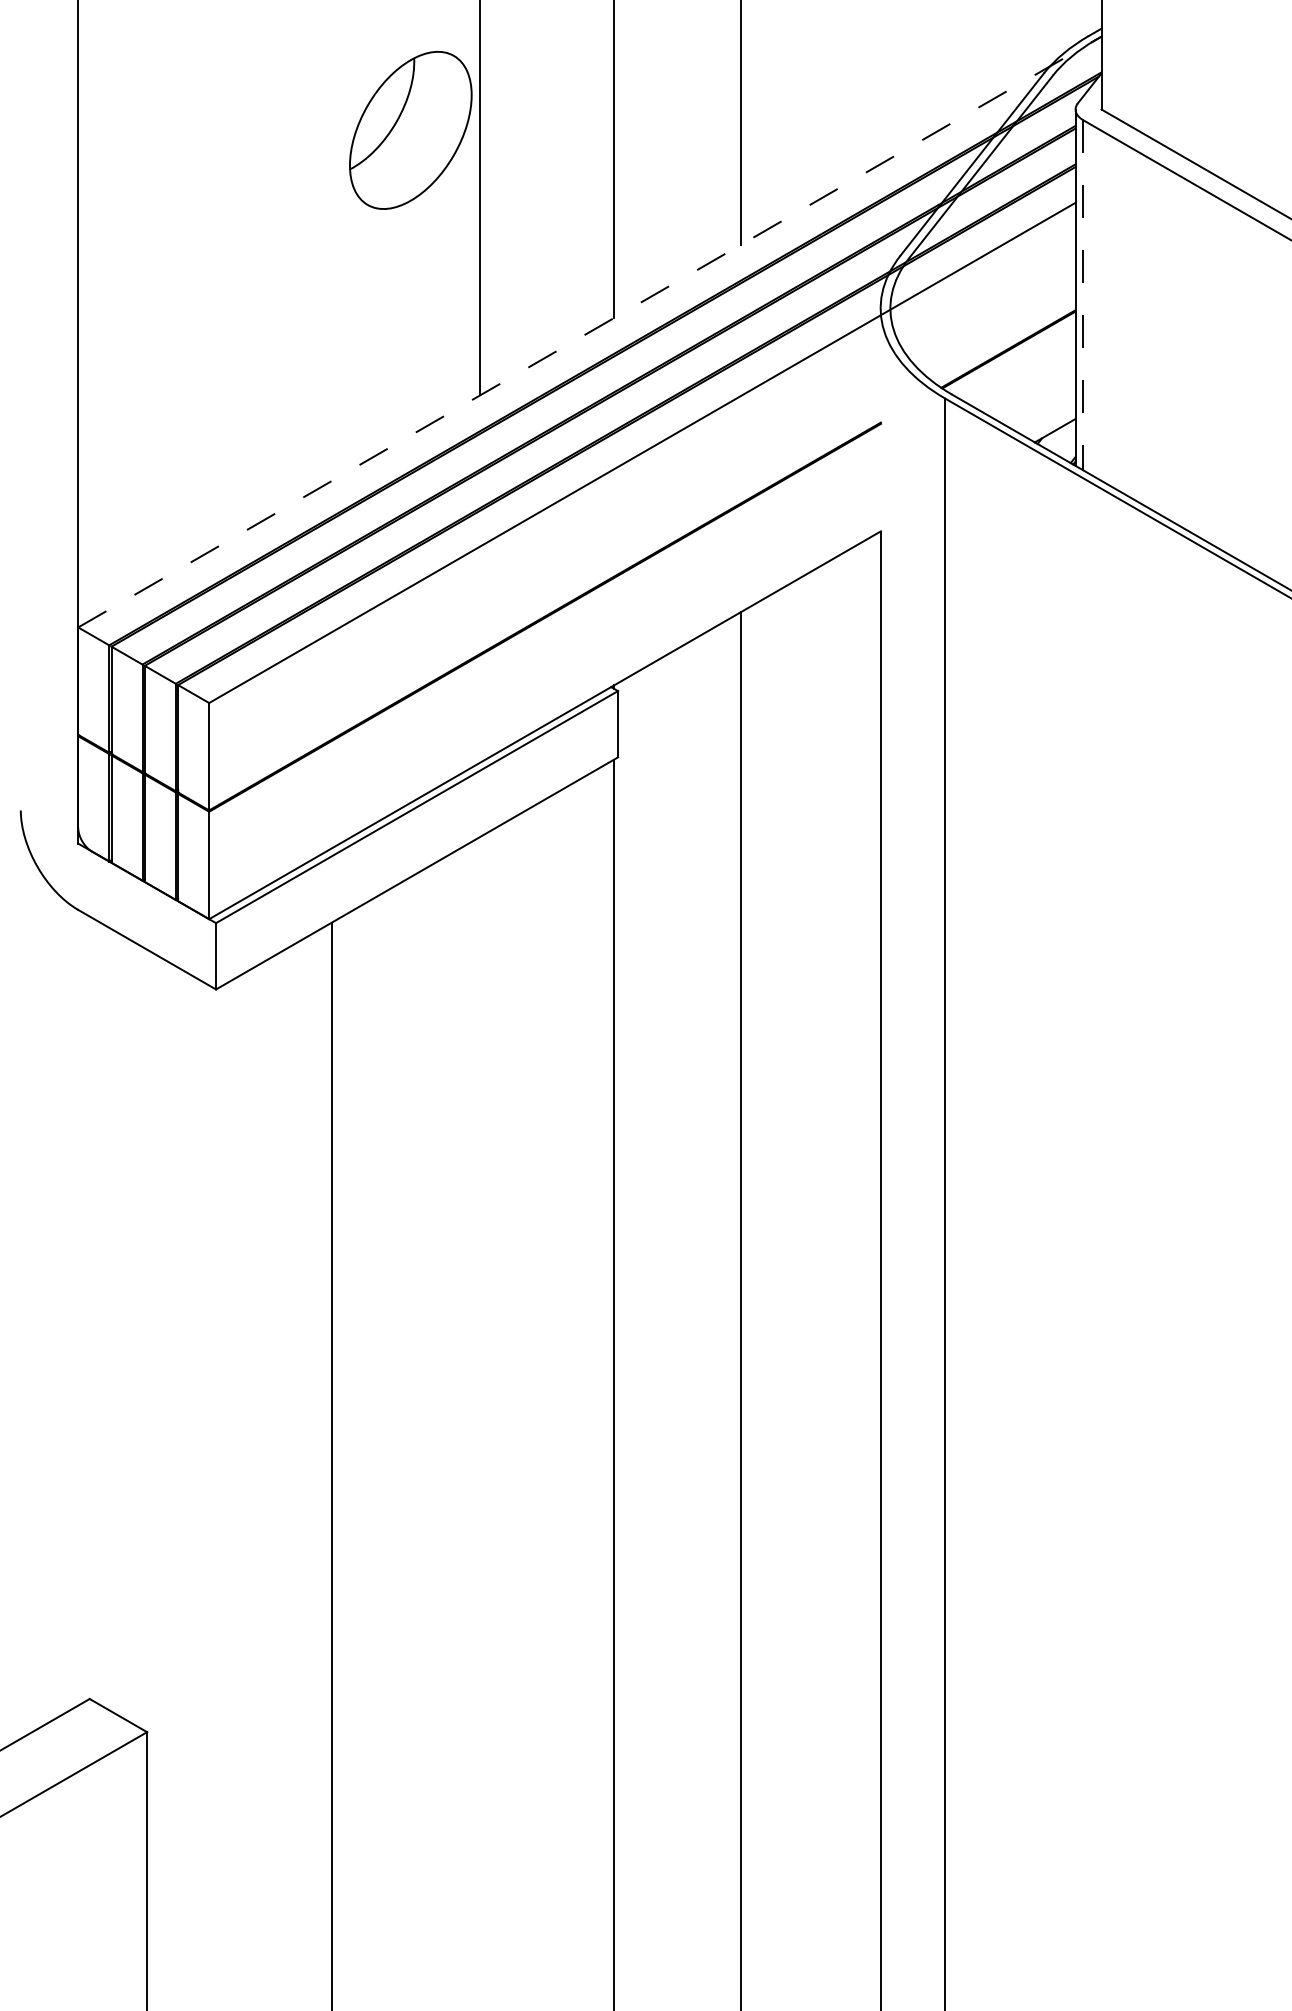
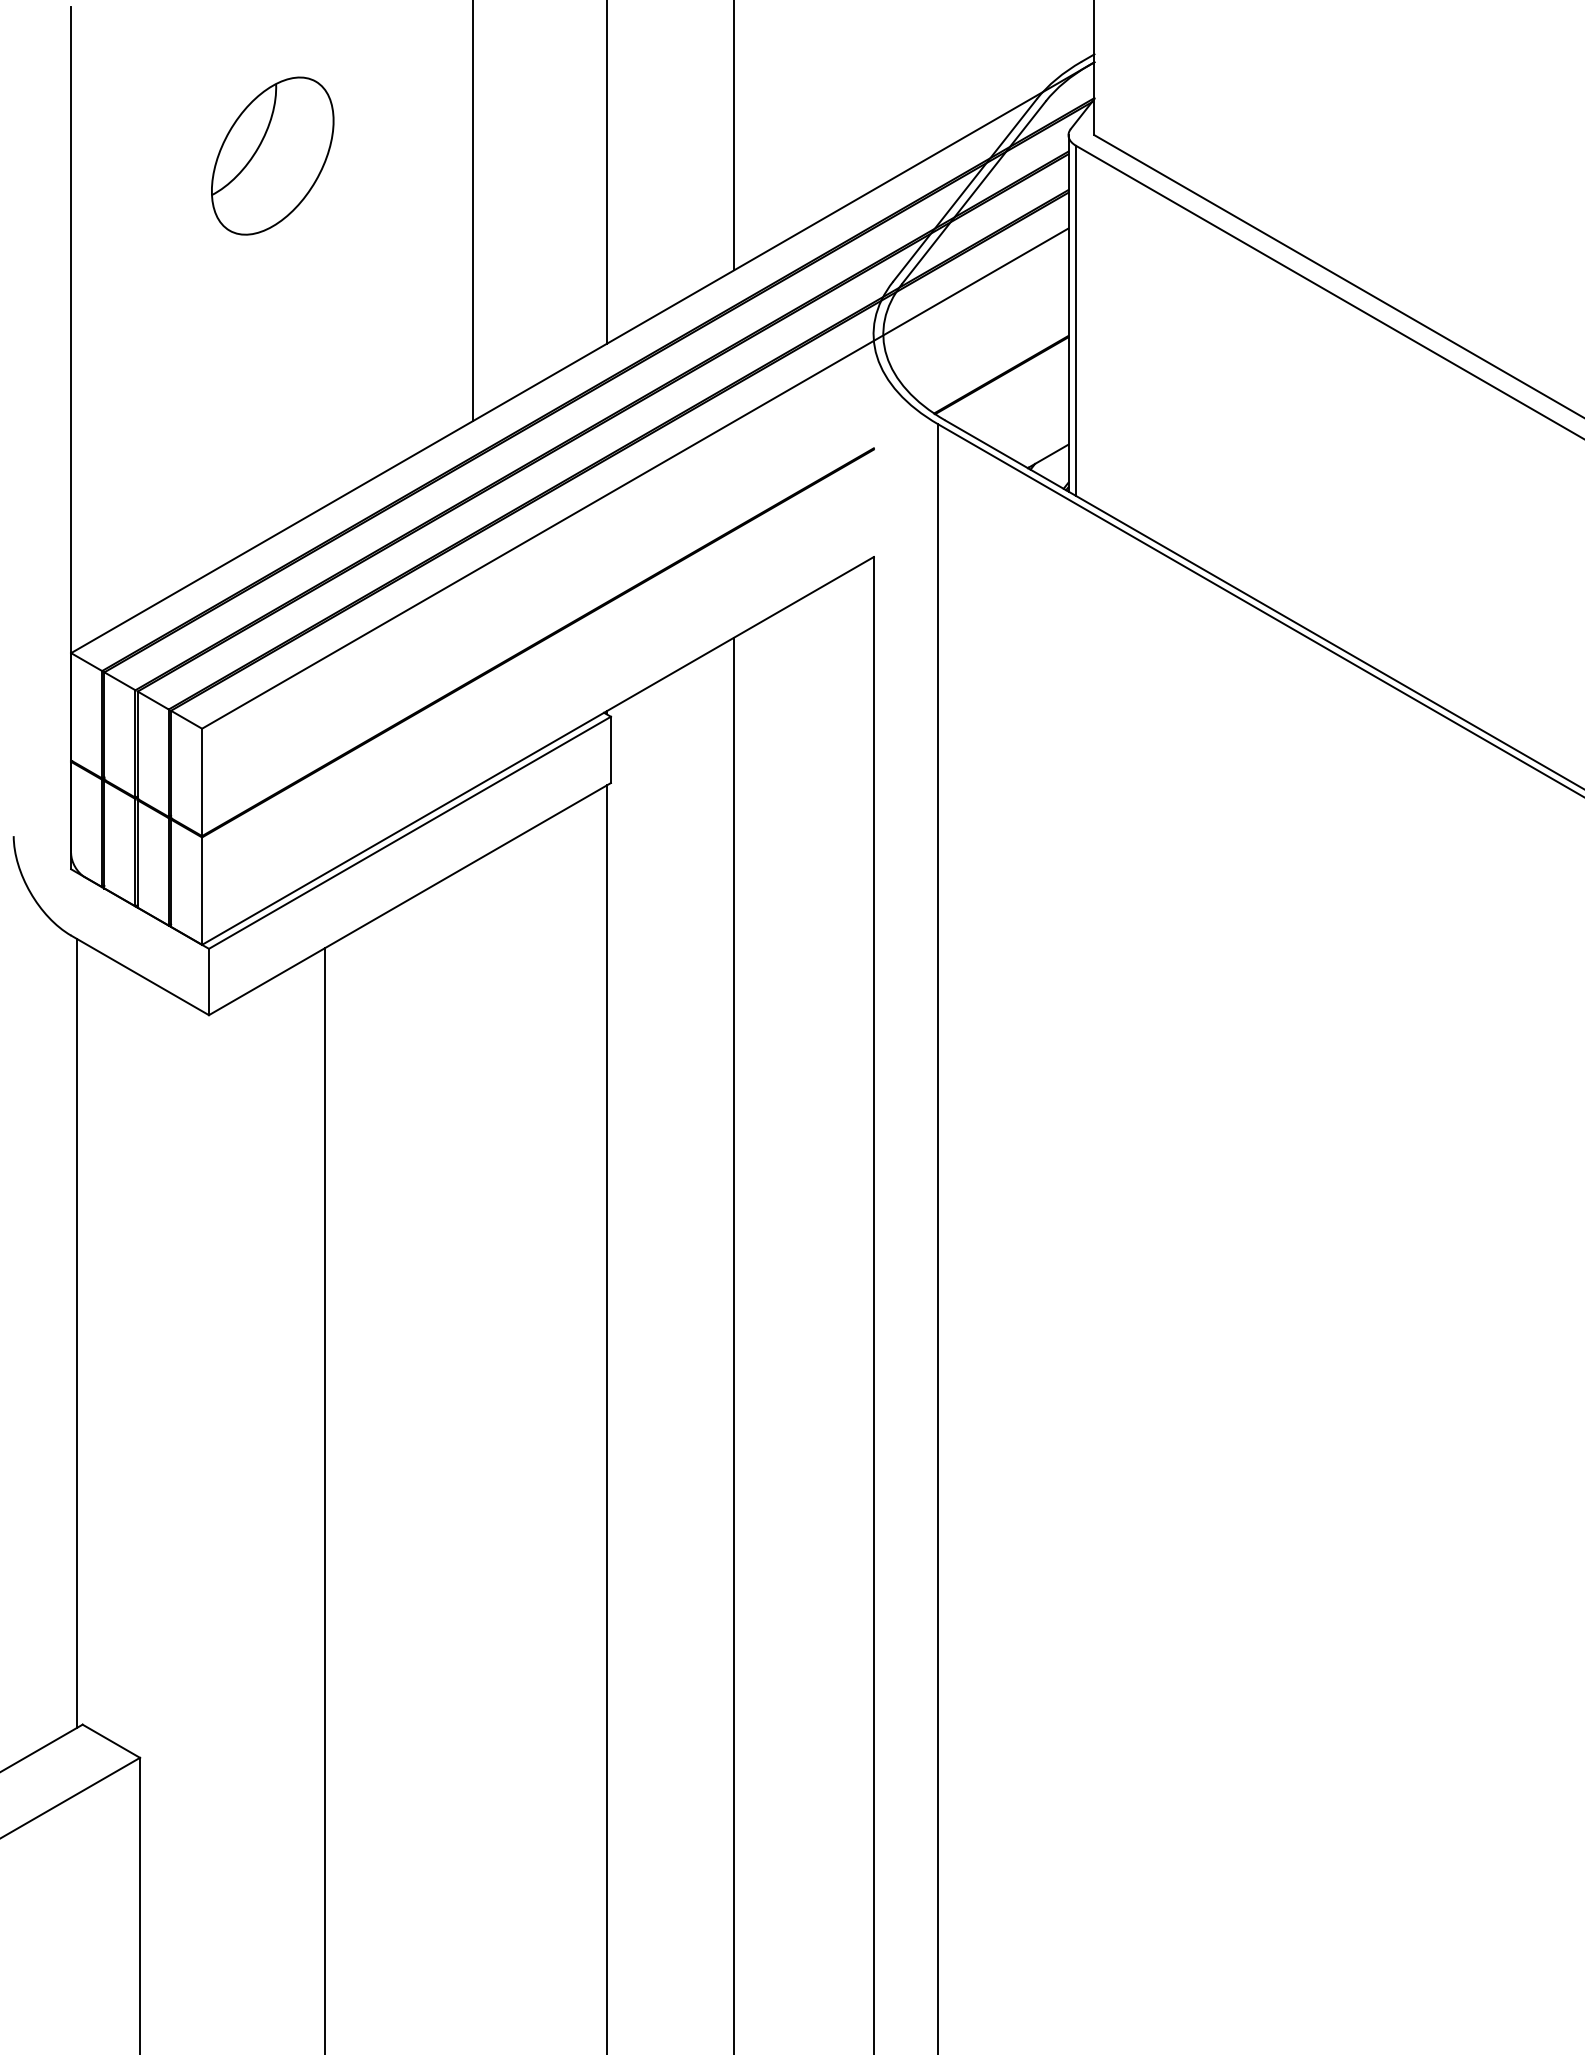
part: (410, 129) -> (272, 155), moved
line: (1083, 295) -> (1076, 321), dashed -> solid
line: (589, 331) -> (582, 357), dashed -> solid
line: (83, 1306) -> (76, 1332), added

